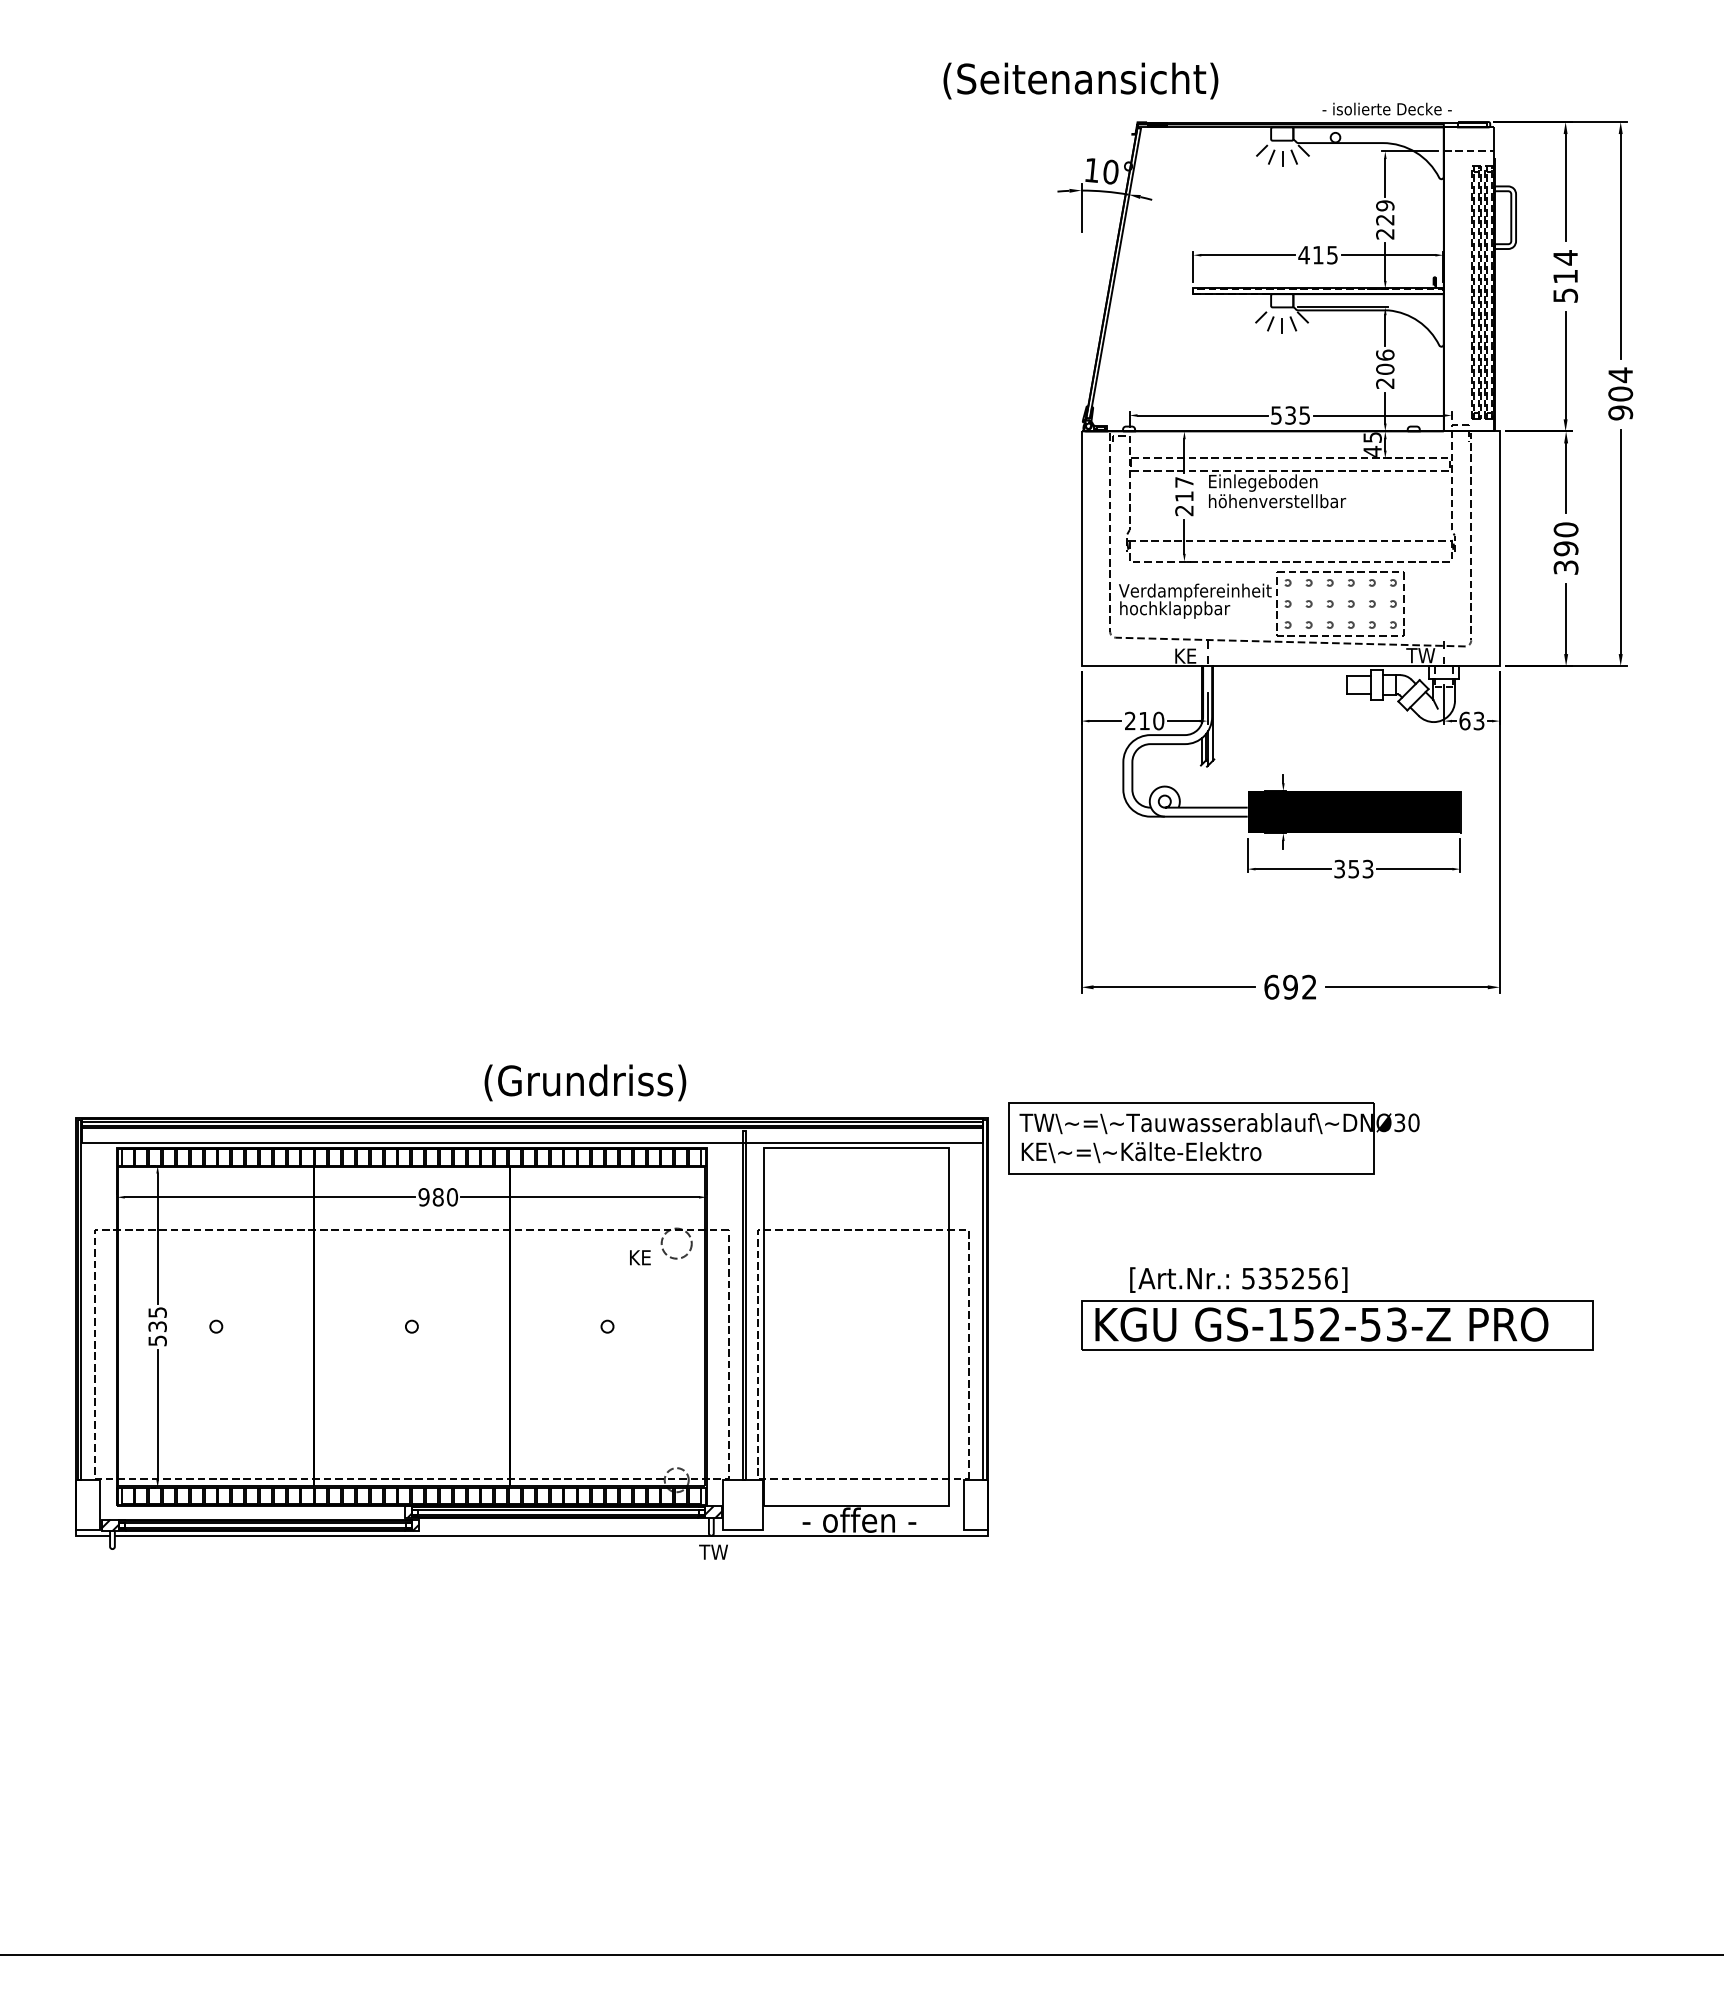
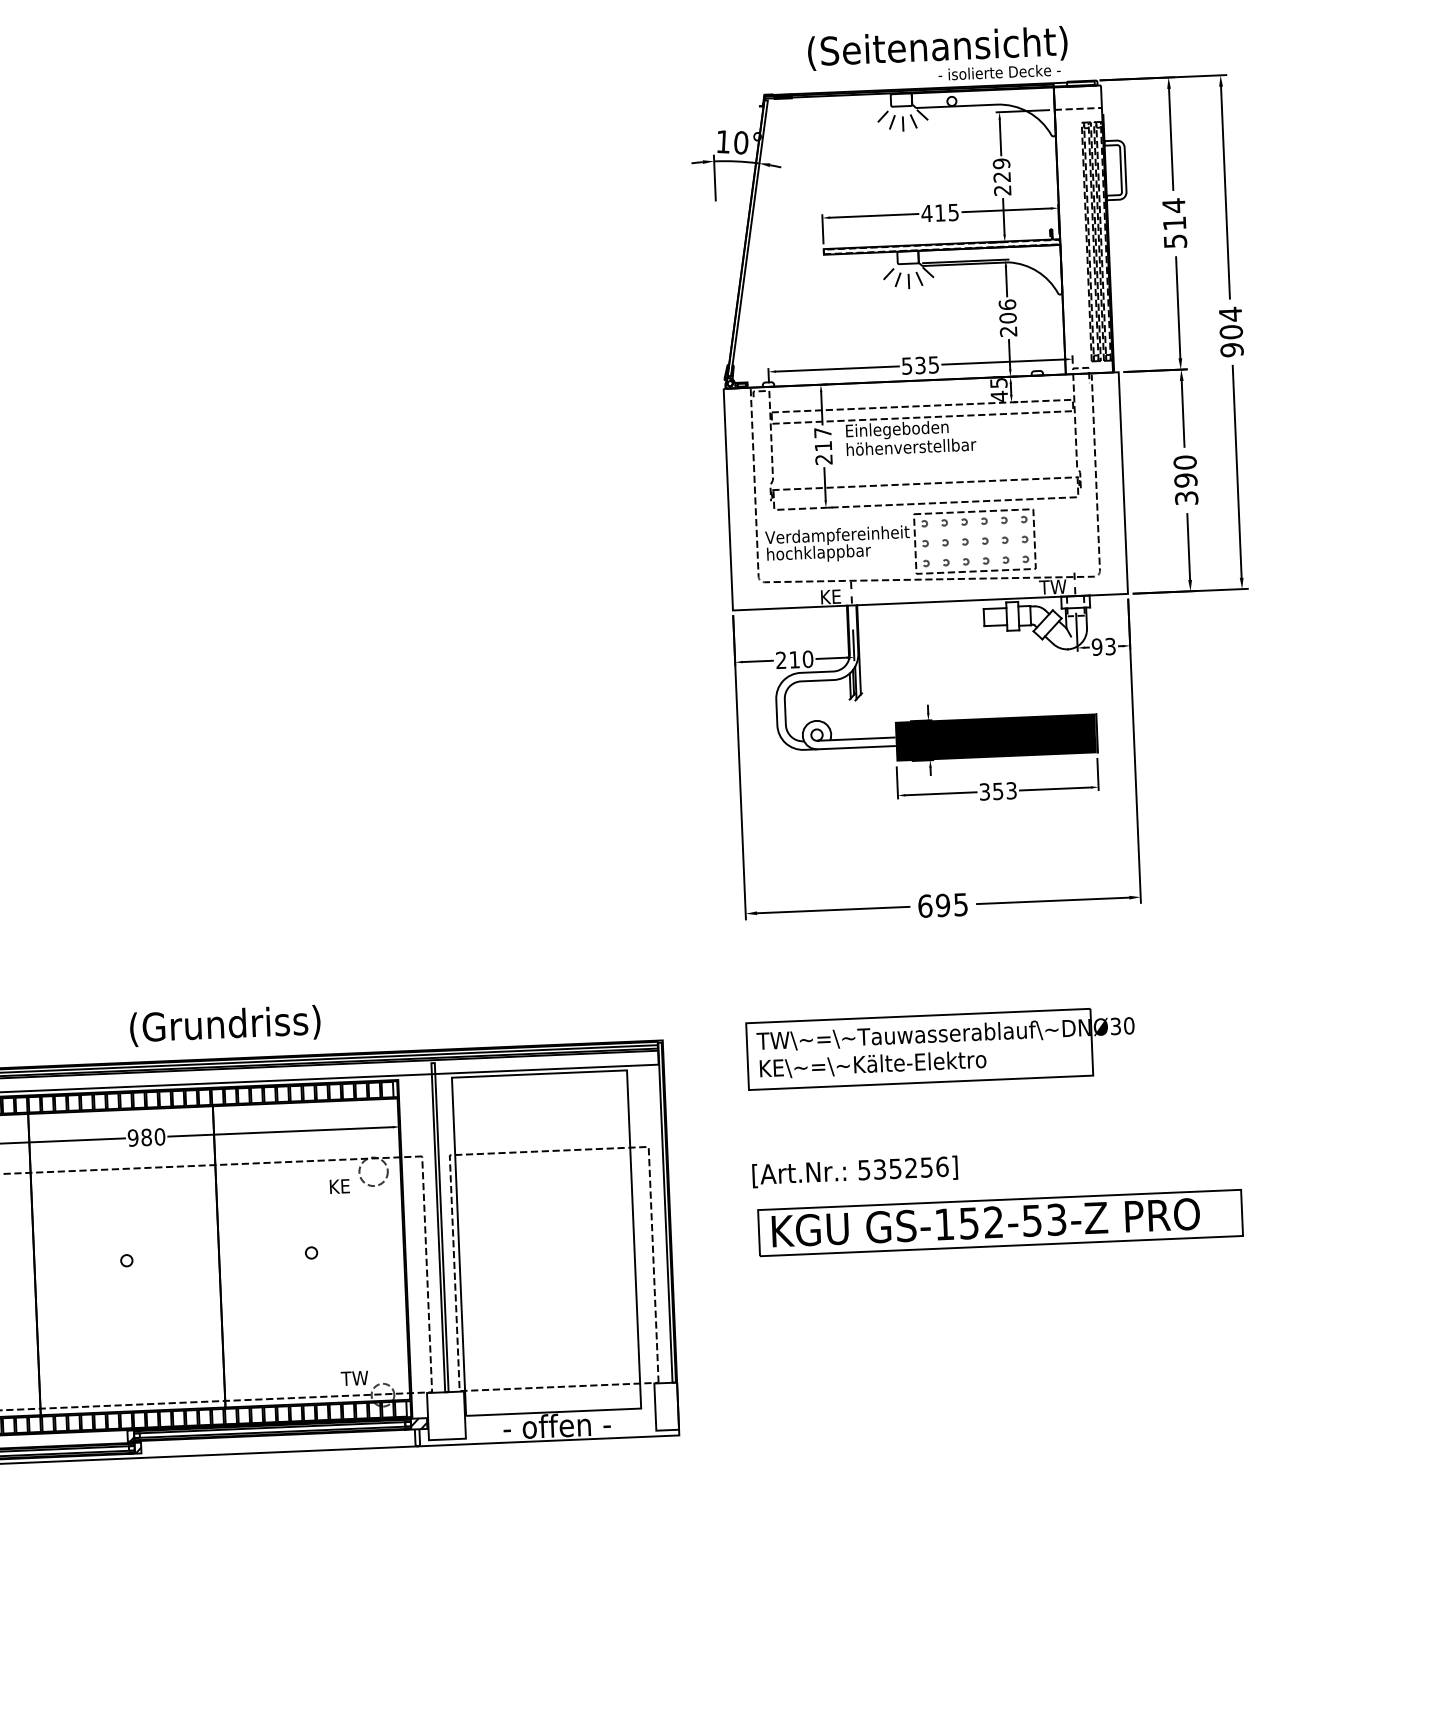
text: (1080, 80) -> (937, 47), moved
text: (1464, 720) -> (1096, 646), 63 -> 93
text: (1309, 986) -> (960, 903), 692 -> 695
text: (585, 1082) -> (225, 1025), moved
part: (1213, 1138) -> (940, 1048), moved
text: (1238, 1279) -> (854, 1171), moved
text: (713, 1551) -> (354, 1377), moved

